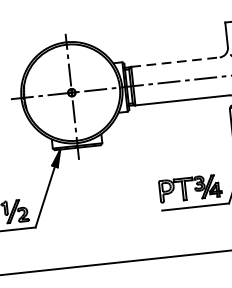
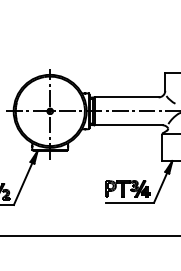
line: (175, 62) -> (126, 97), dashed -> solid

